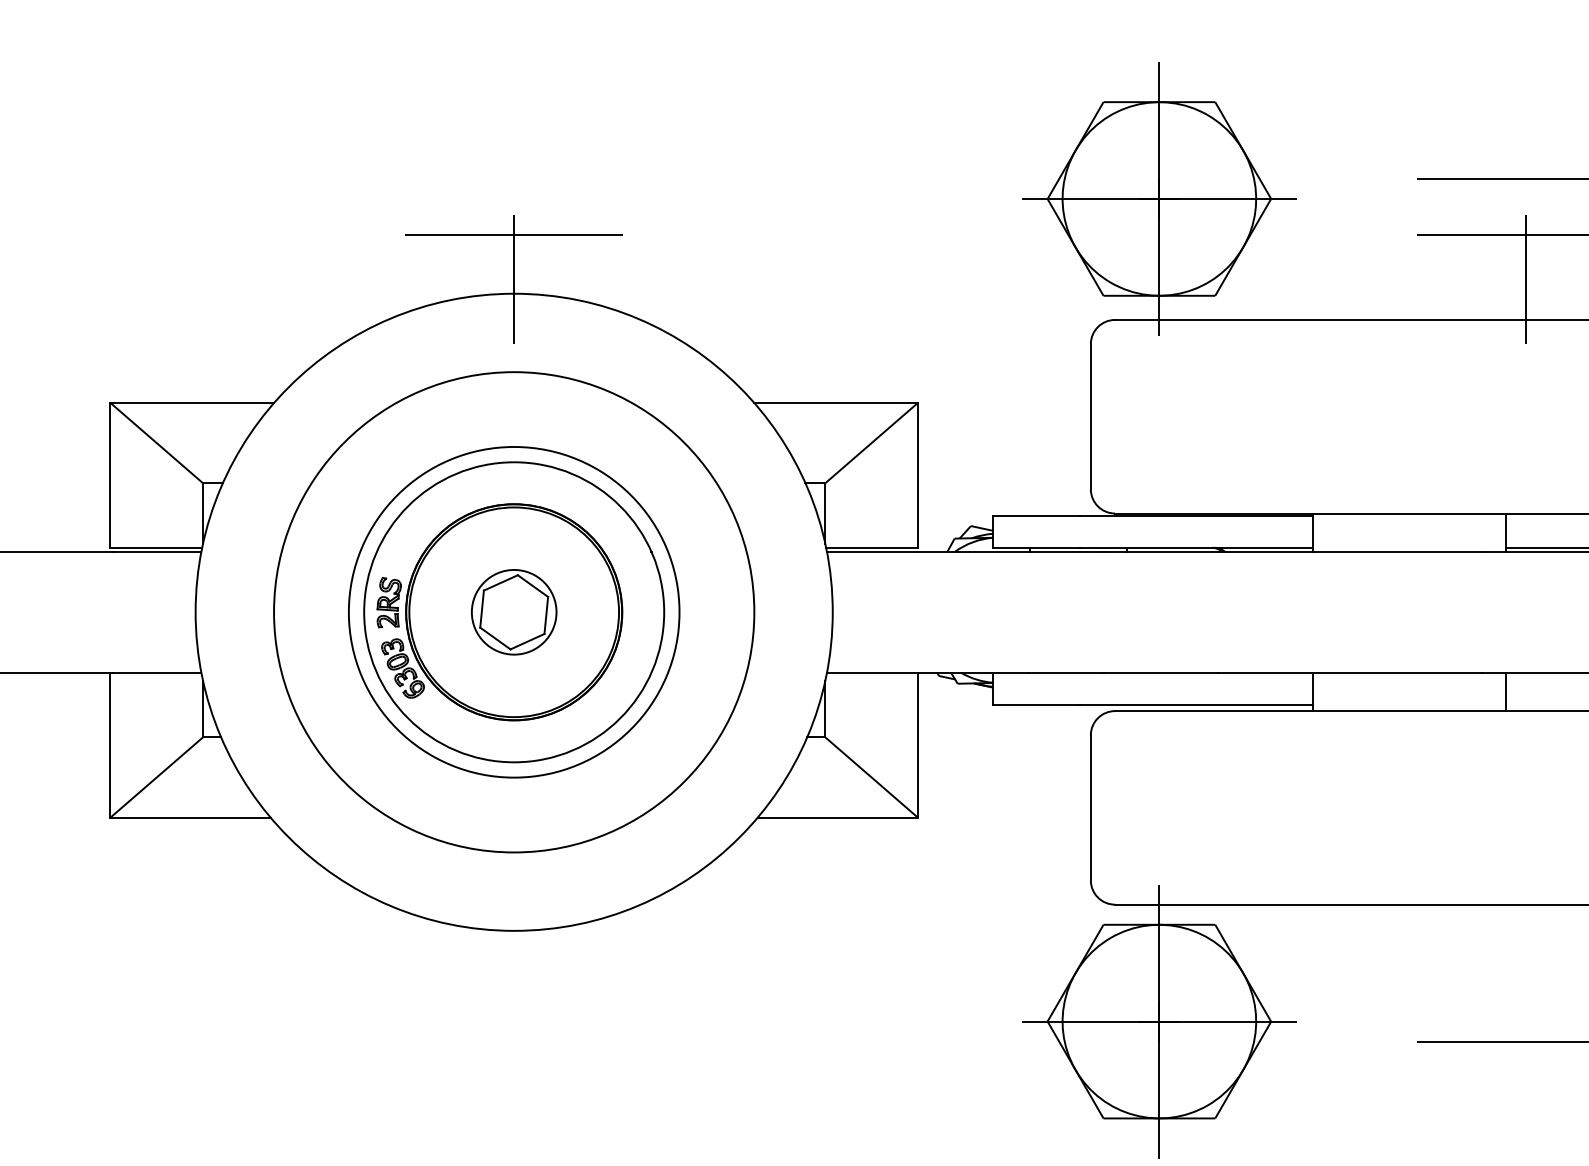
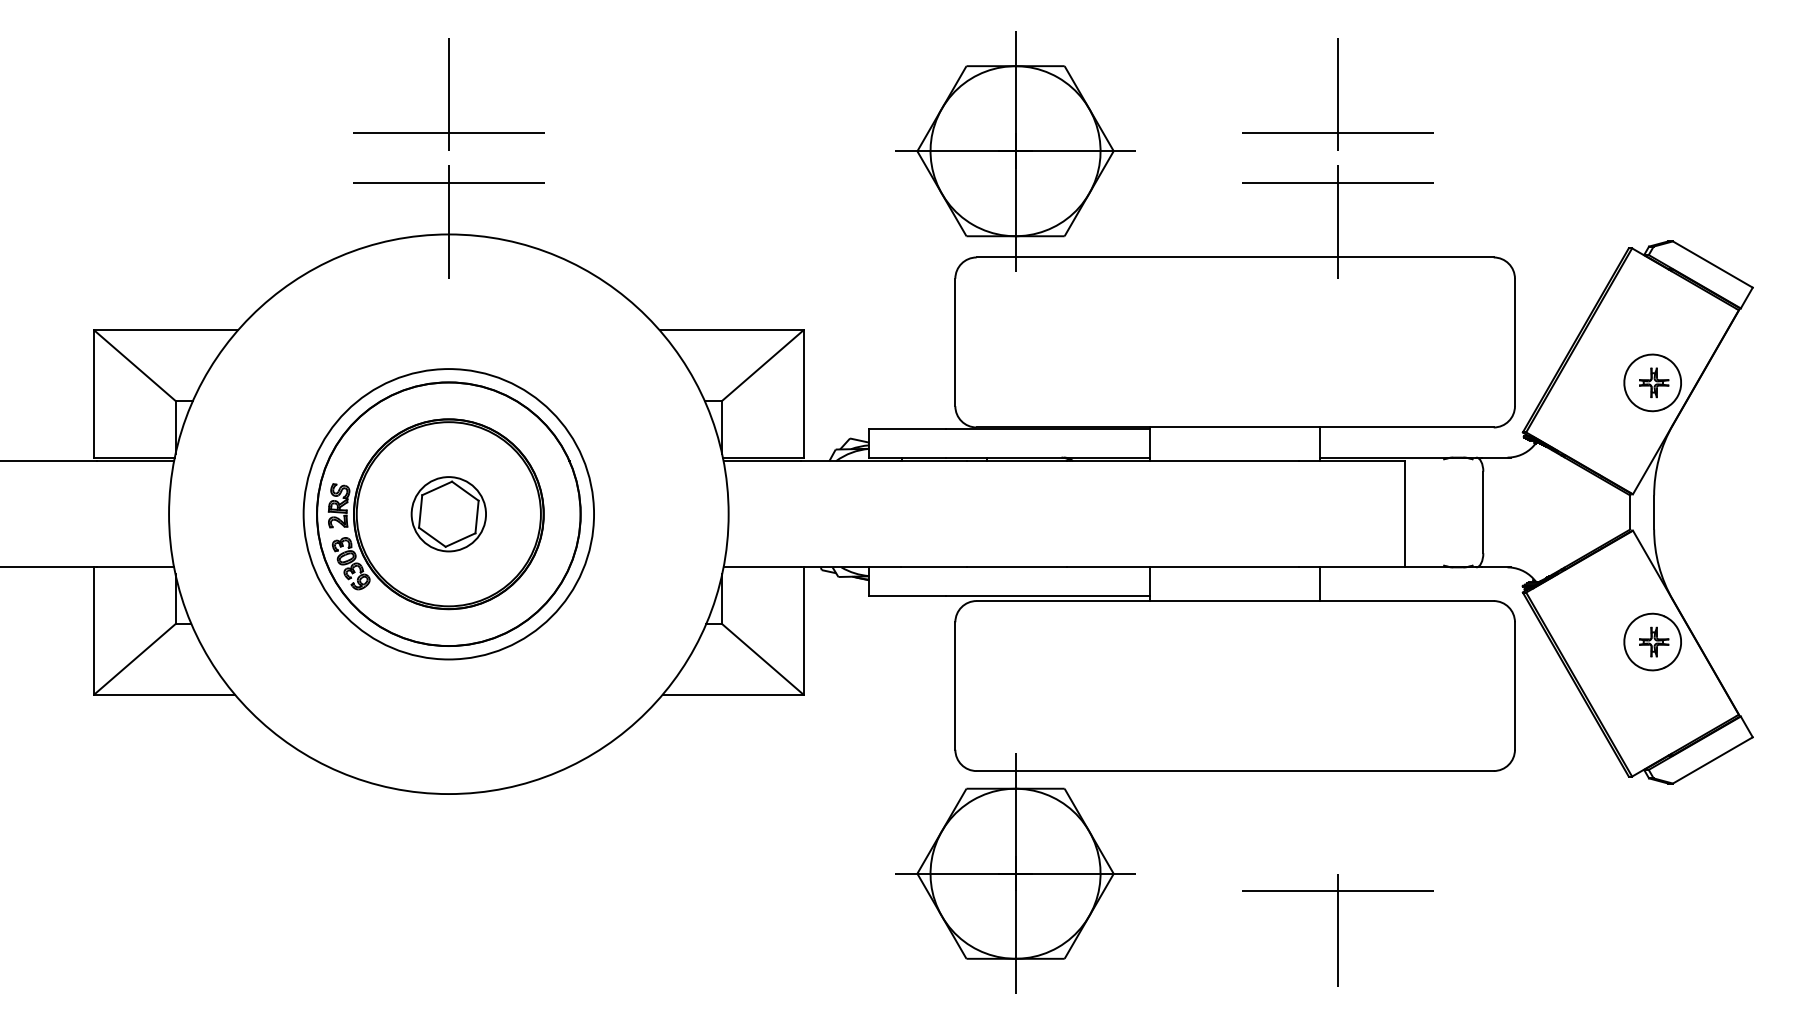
part: (513, 134) -> (448, 94), added
line: (1525, 134) -> (1337, 94), added
circle: (513, 612) -> (448, 514), size x0.62
line: (1525, 1086) -> (1337, 930), added

